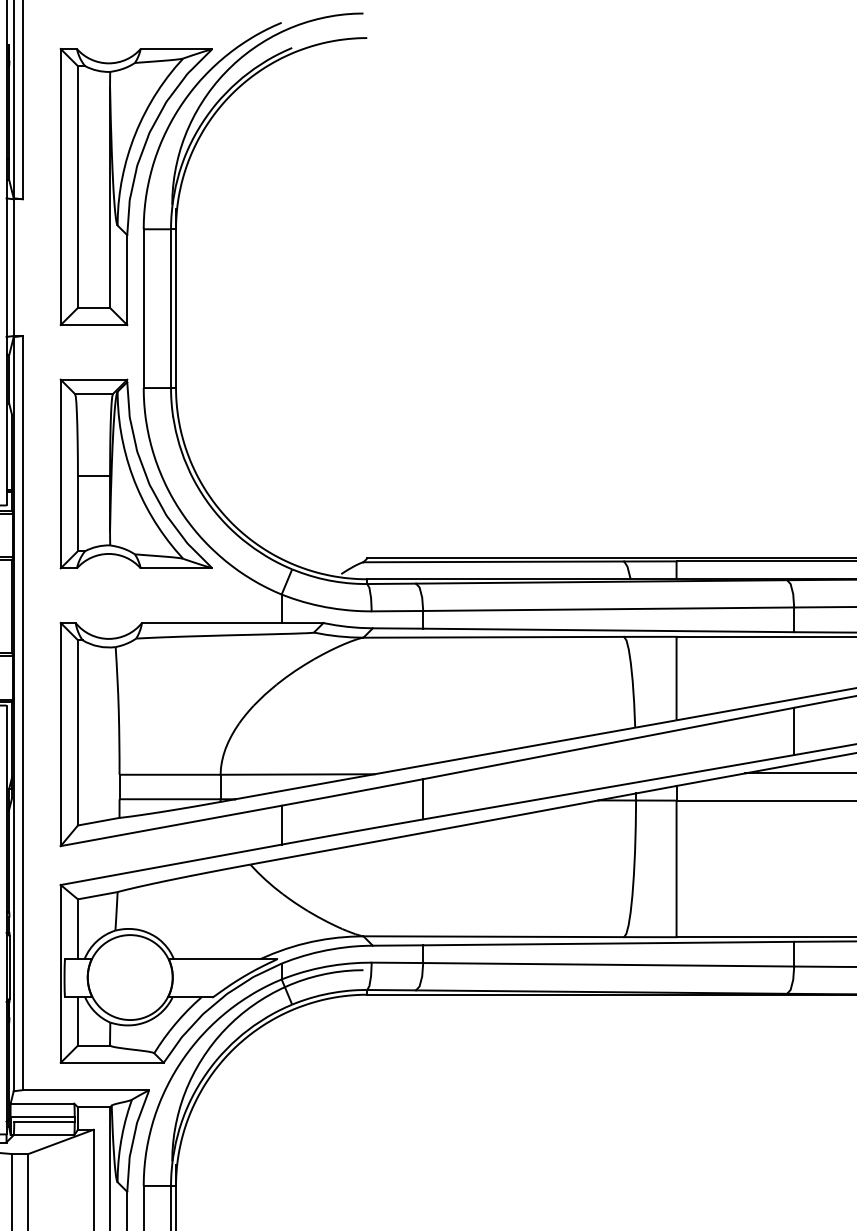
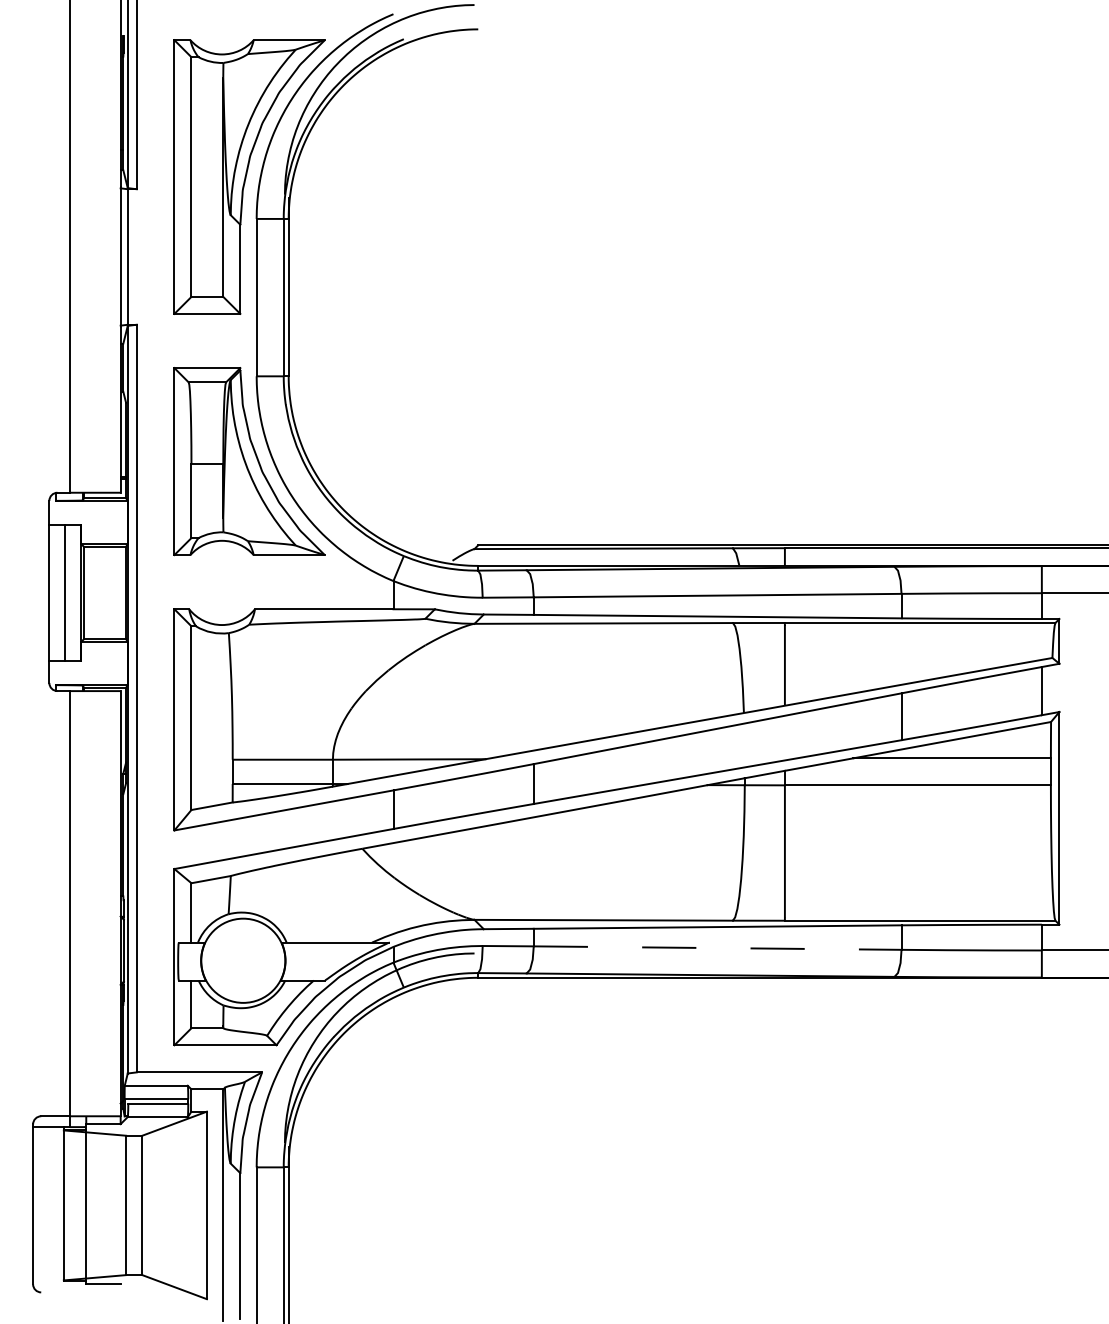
line: (608, 965) -> (717, 948), solid -> dashed

